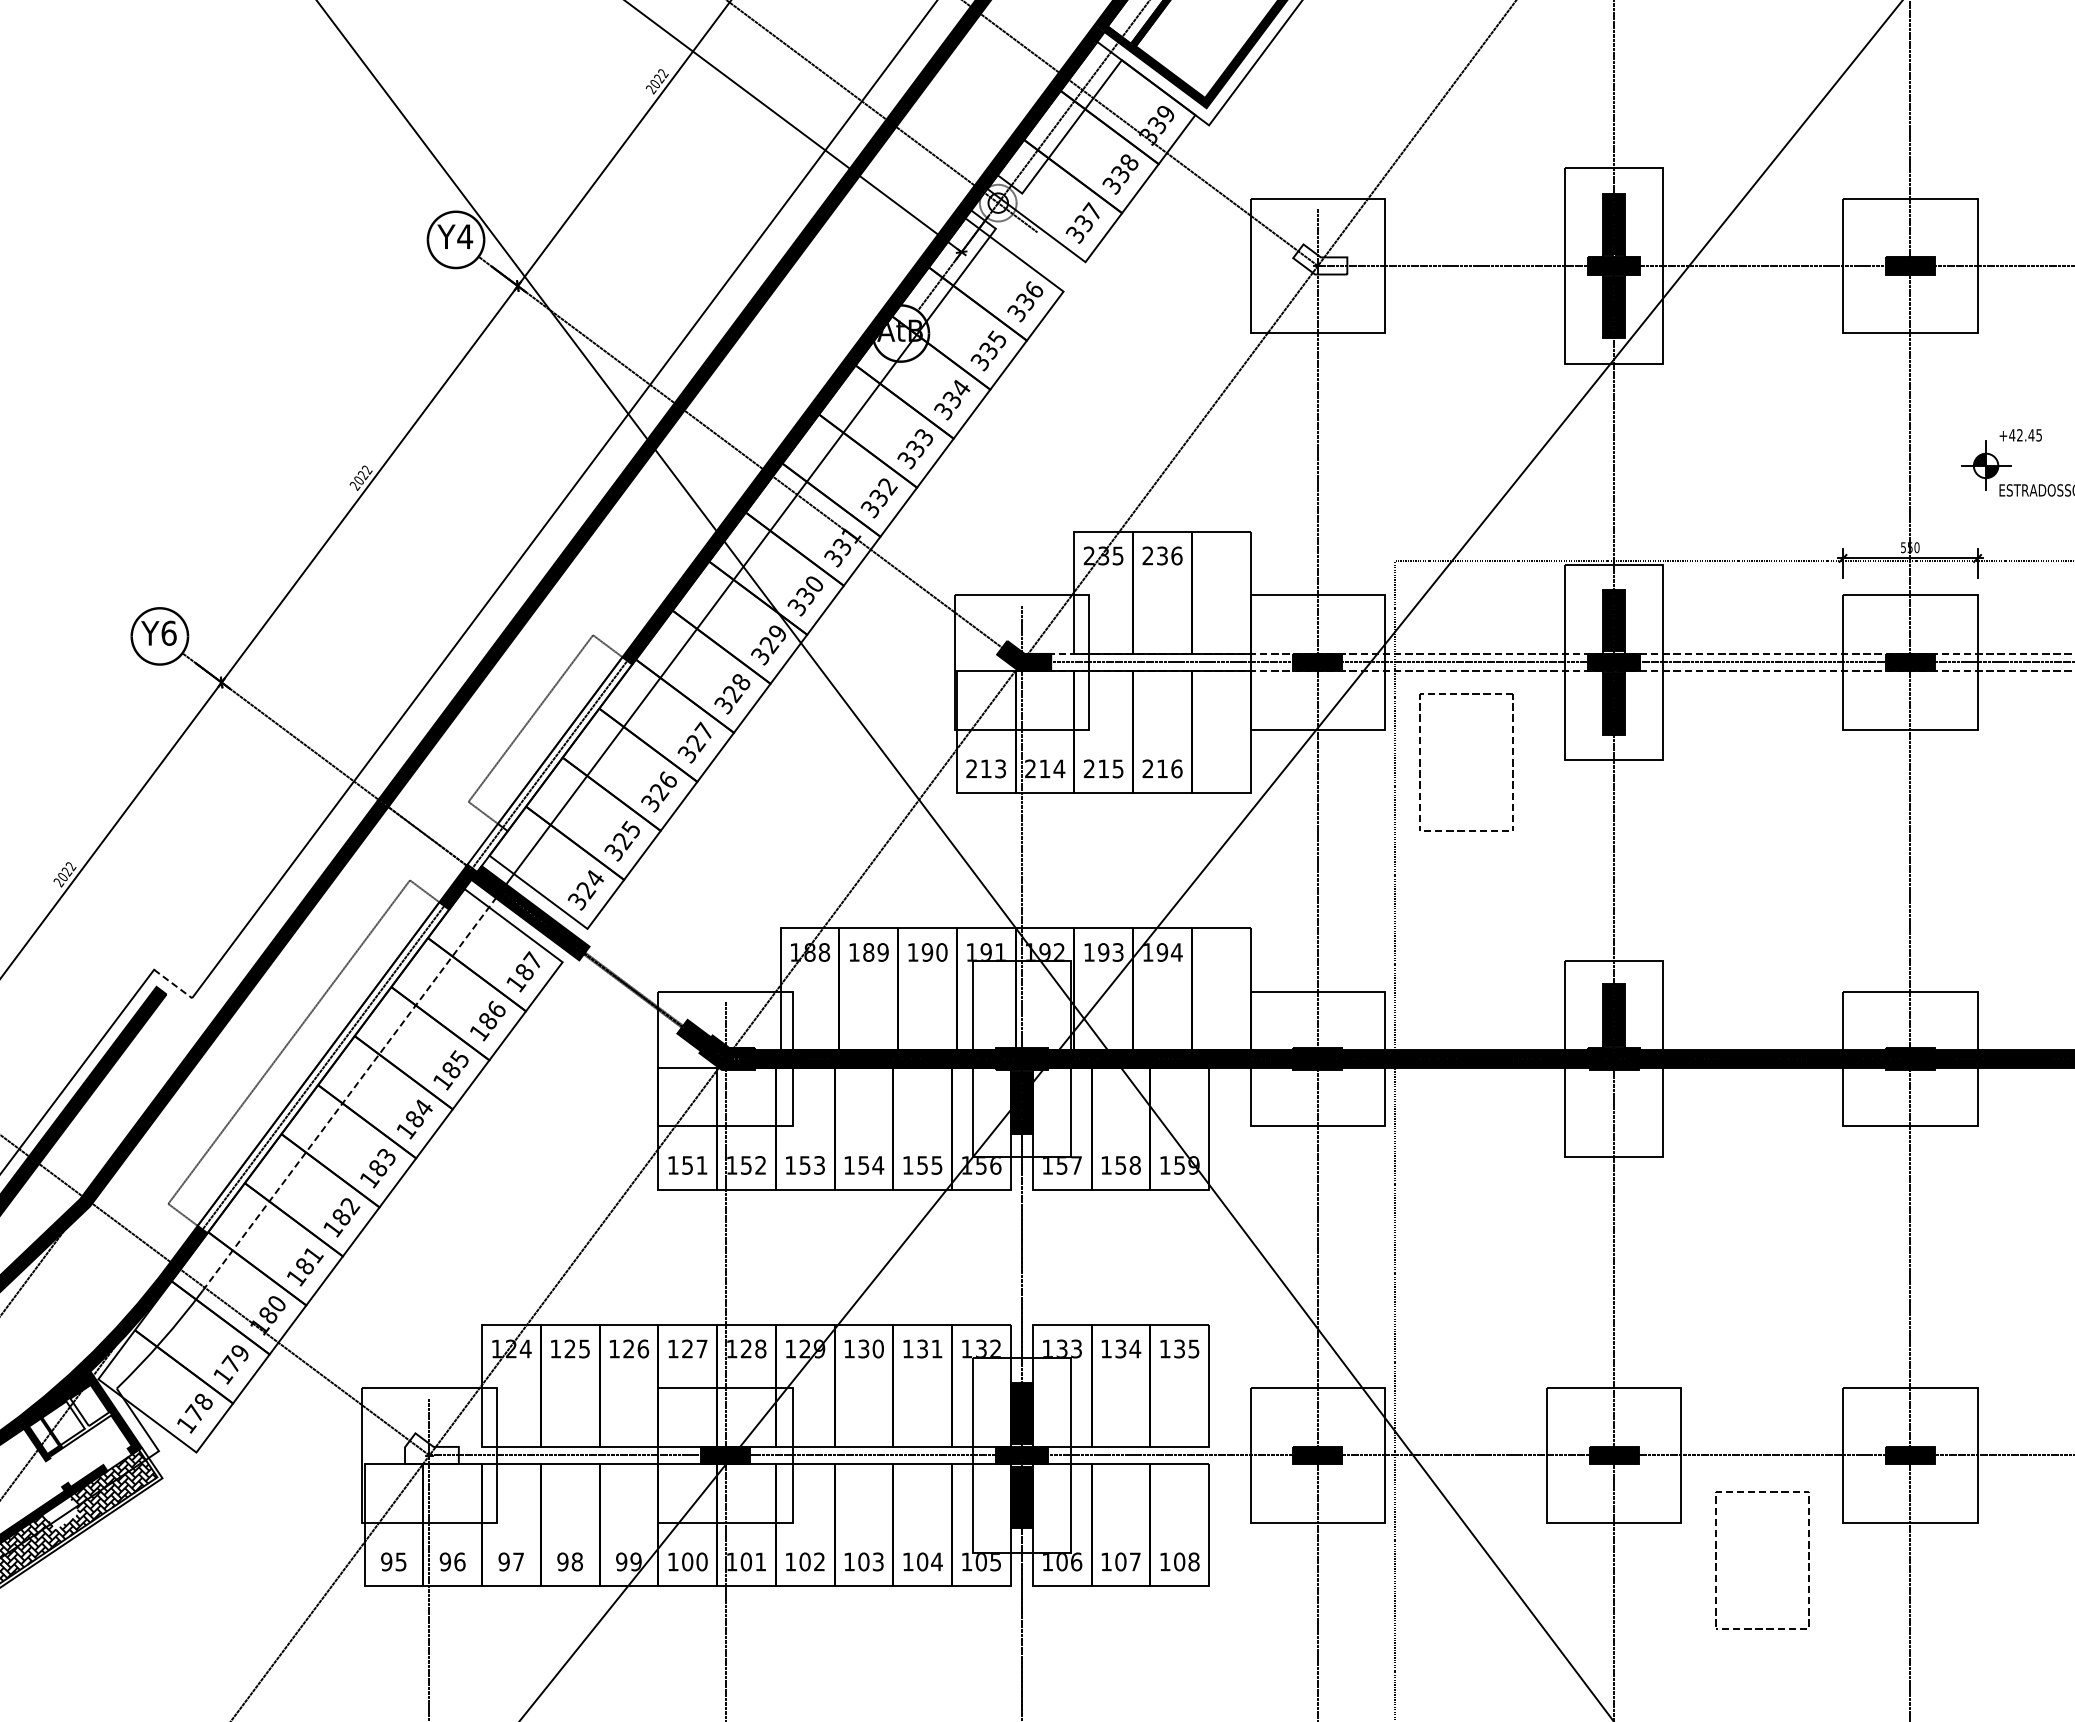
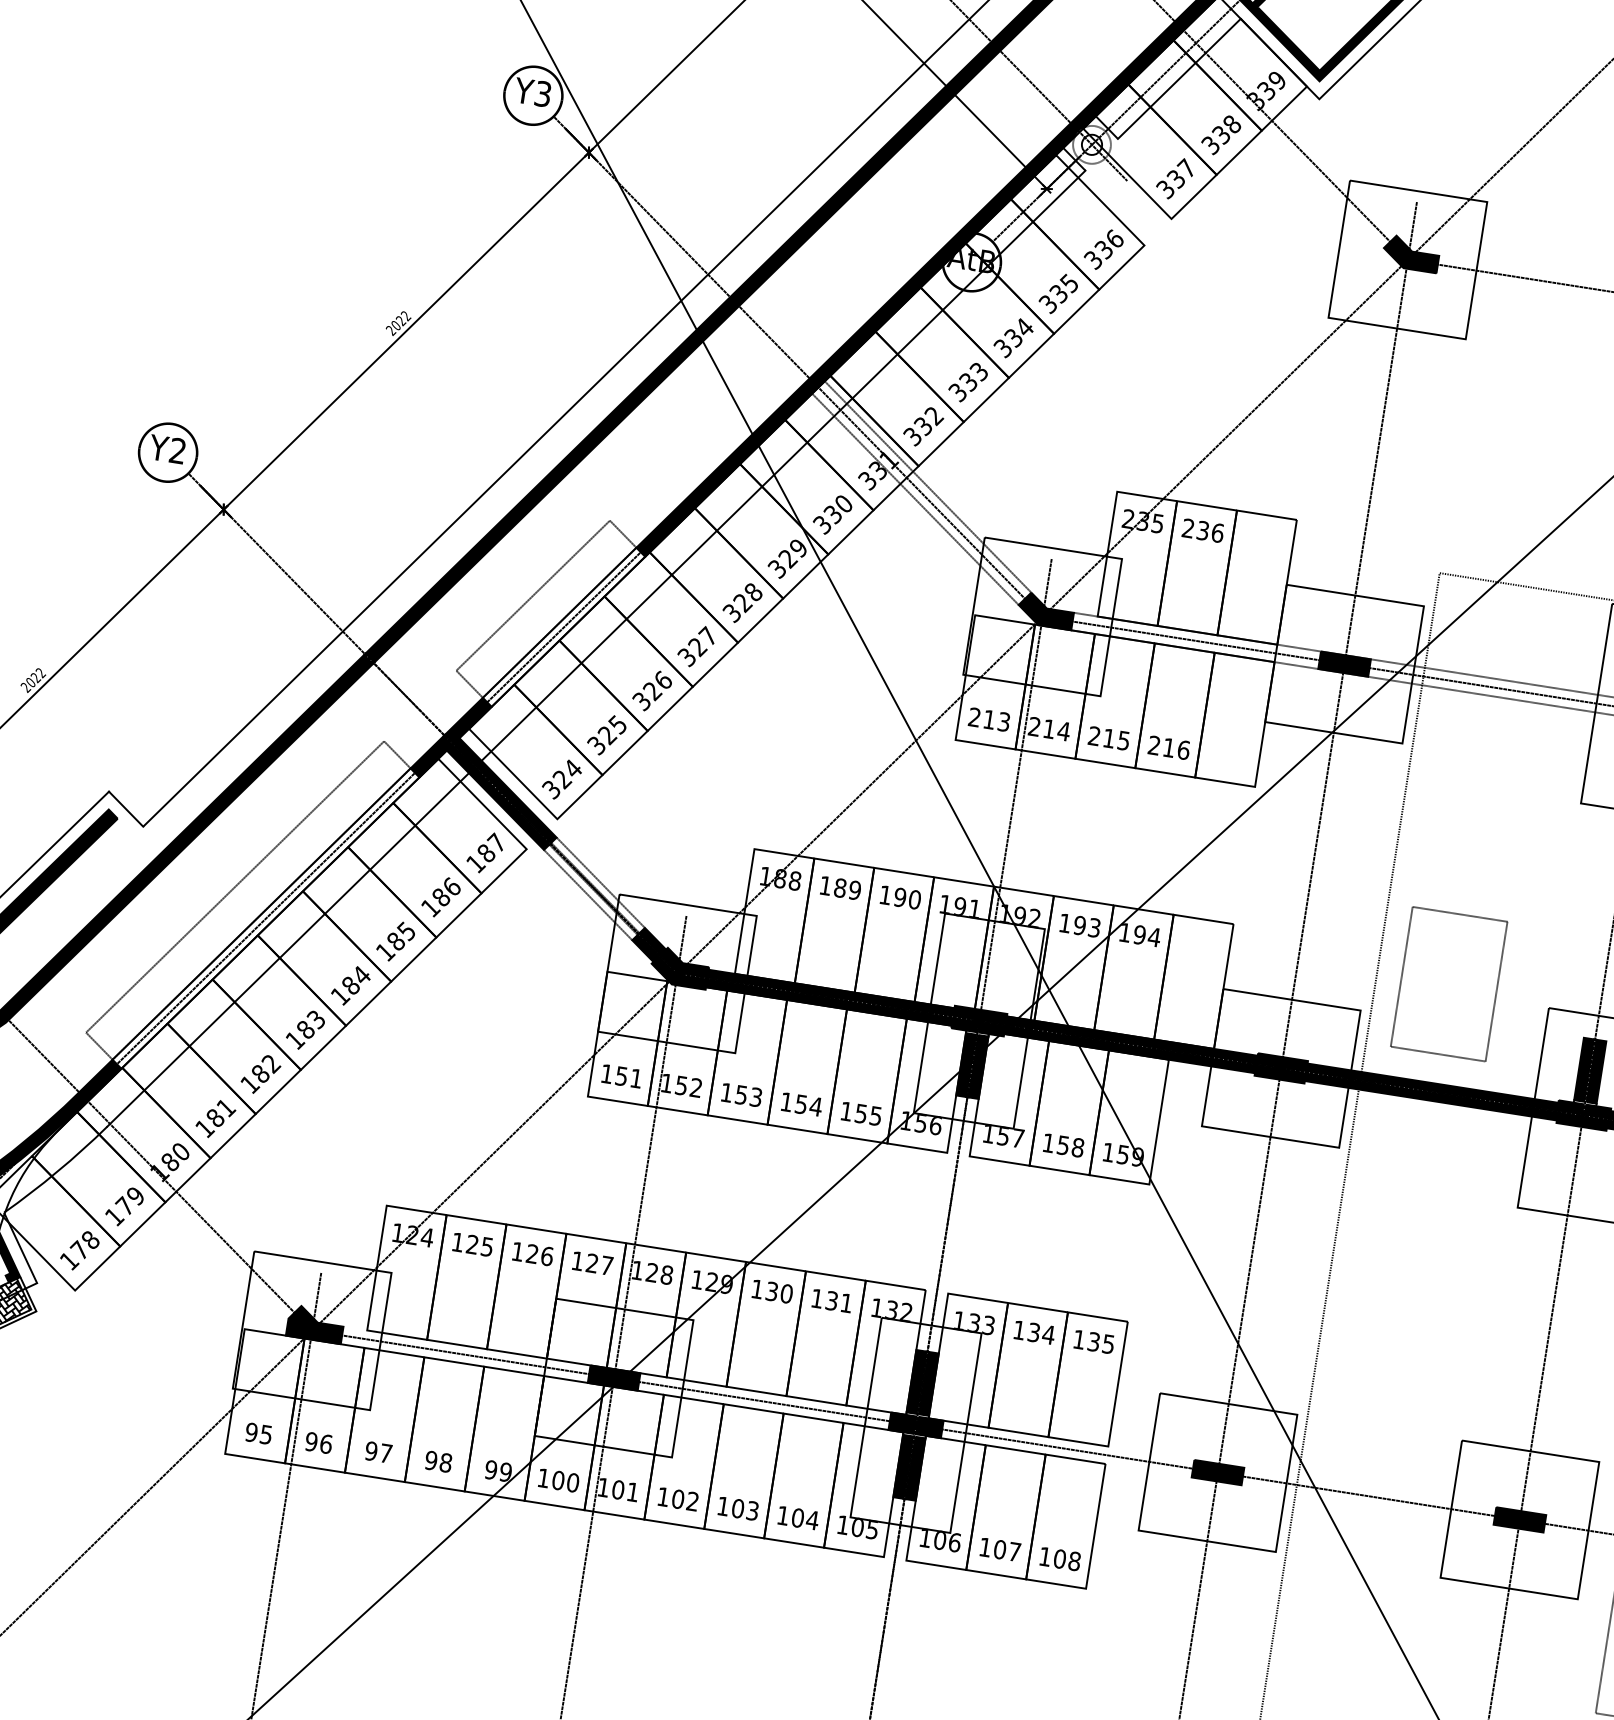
text: (465, 236) -> (543, 93), Y4 -> Y3
fill: (1320, 259) -> (1411, 253), added
line: (892, 554) -> (928, 486), added
line: (882, 568) -> (915, 498), added
text: (168, 632) -> (177, 450), Y6 -> Y2
part: (1420, 762) -> (1402, 977), moved
fill: (487, 847) -> (468, 720), added
line: (638, 982) -> (600, 881), added
line: (173, 983) -> (126, 808), dashed -> solid
line: (628, 996) -> (588, 894), added
line: (349, 1094) -> (288, 950), dashed -> solid
fill: (431, 1448) -> (315, 1323), added

